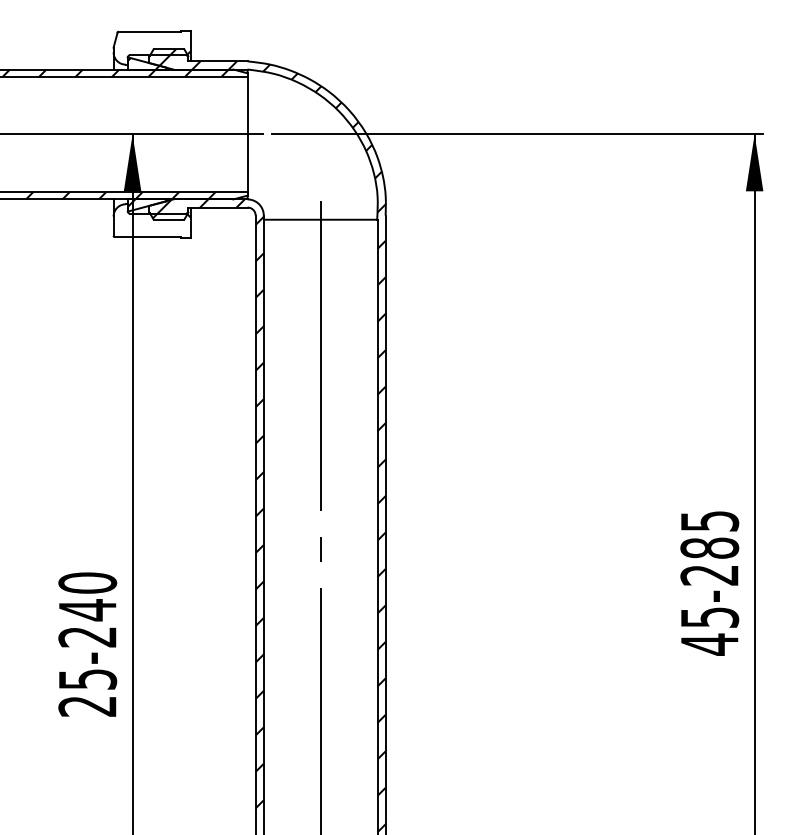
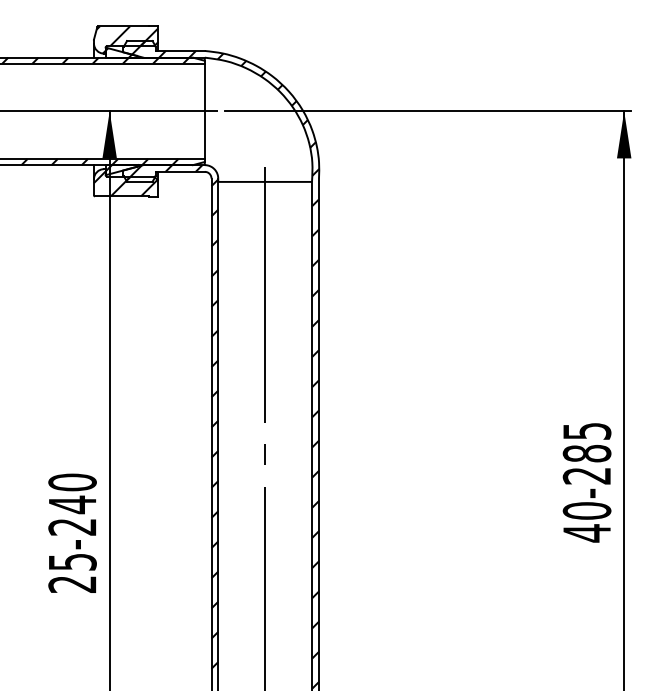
hatch: (152, 47) -> (126, 39), added
hatch: (151, 221) -> (125, 183), added
text: (709, 616) -> (586, 510), 45-285 -> 40-285

